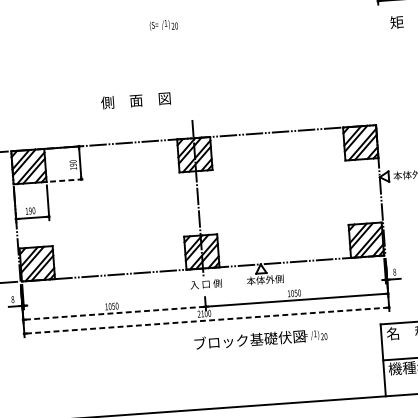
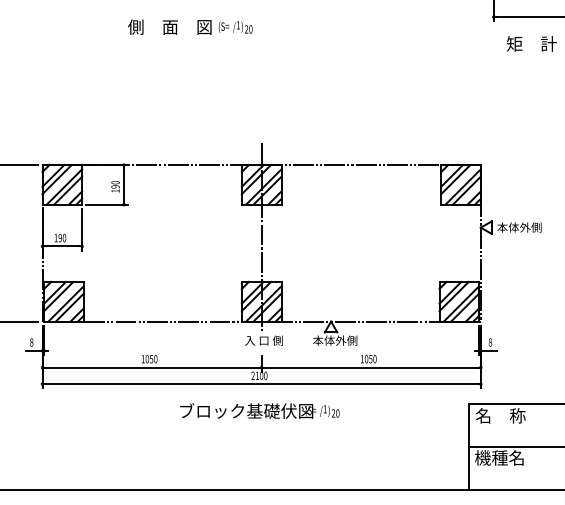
text: (135, 100) -> (169, 26), moved
line: (67, 180) -> (107, 204), dashed -> solid
line: (114, 313) -> (152, 367), dashed -> solid
line: (207, 320) -> (262, 384), dashed -> solid
text: (260, 338) -> (259, 410), moved

